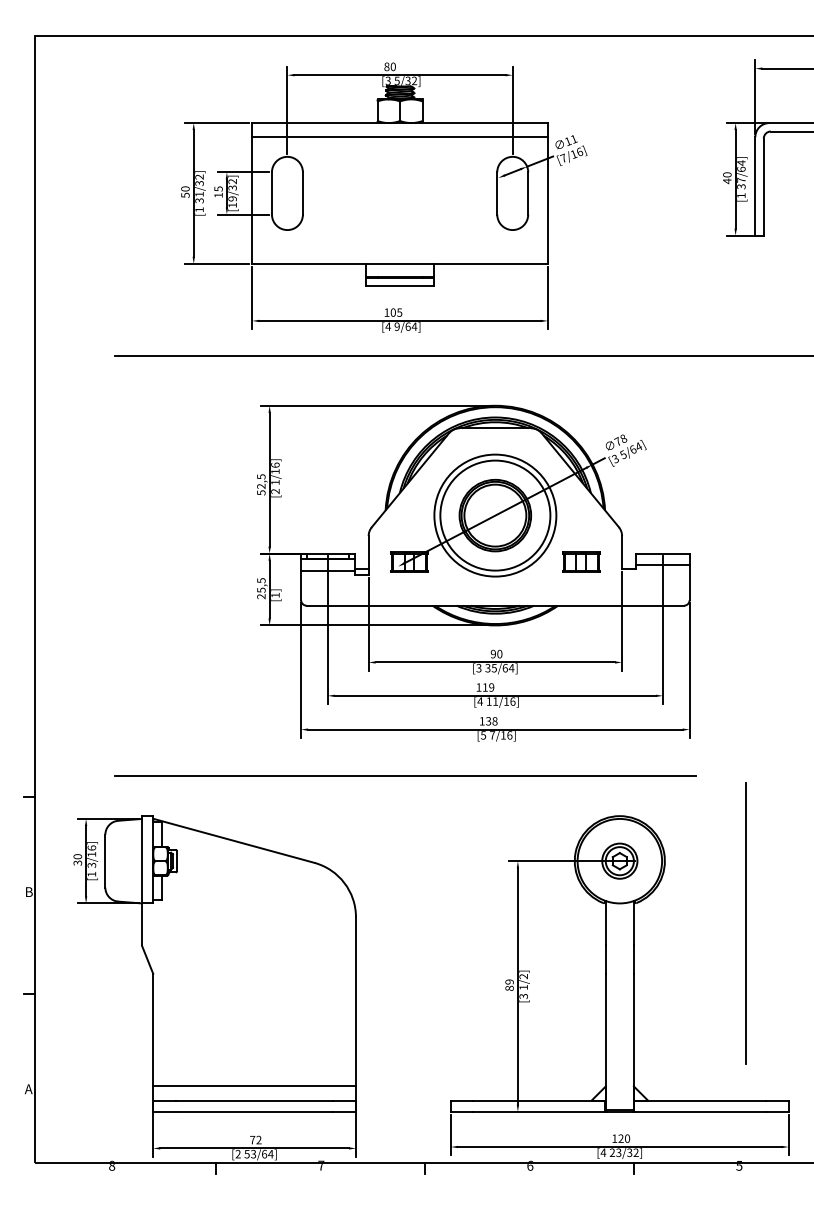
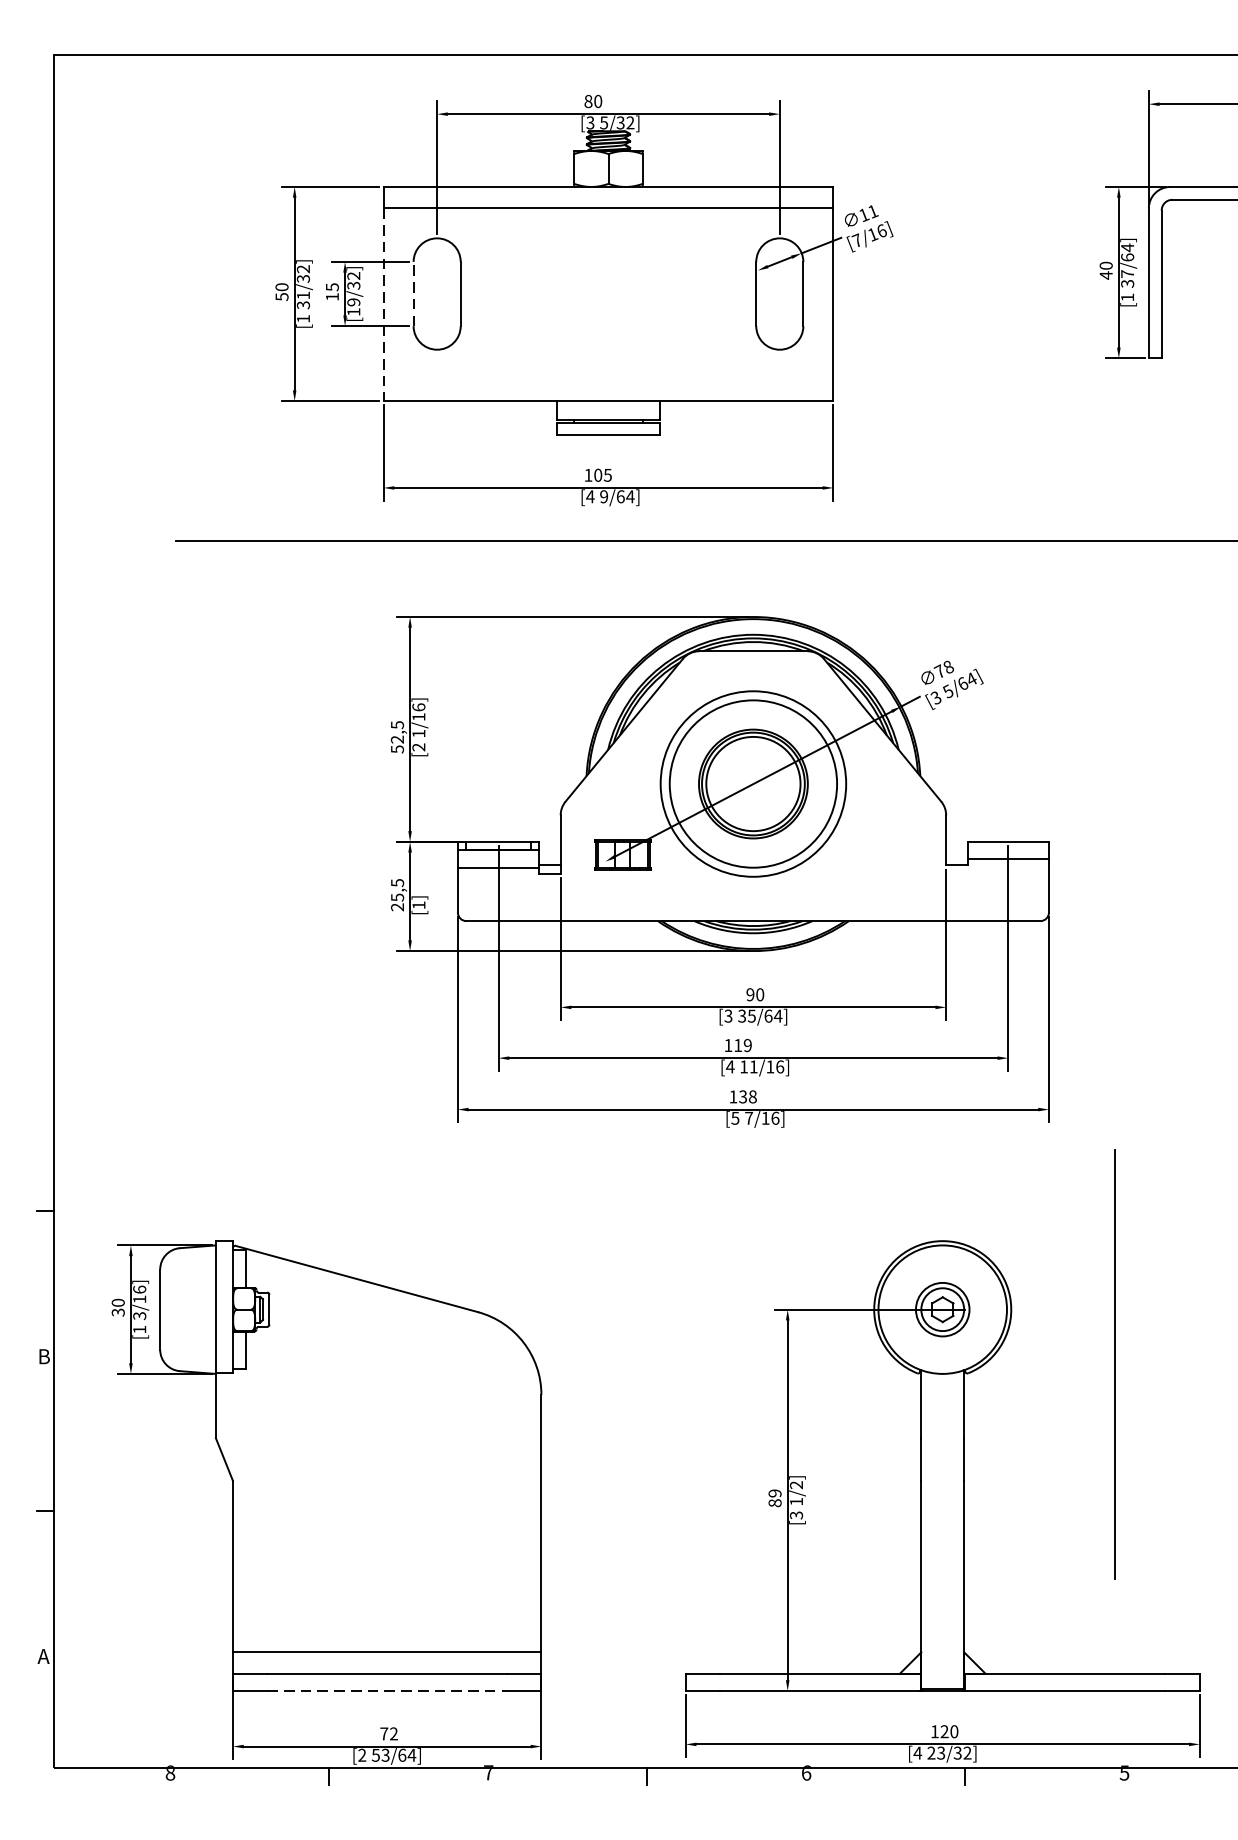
line: (271, 192) -> (412, 292), solid -> dashed
line: (252, 201) -> (384, 306), solid -> dashed
part: (581, 561) -> (884, 853), removed
line: (405, 776) -> (616, 1180), removed
line: (745, 923) -> (1114, 1364), moved
line: (254, 1111) -> (387, 1690), solid -> dashed

